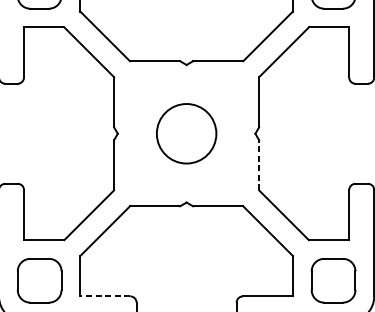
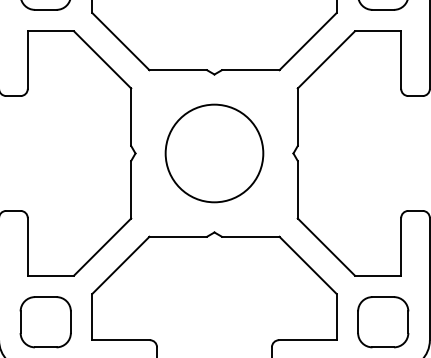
circle: (186, 133) -> (214, 153), size x1.43
line: (258, 165) -> (297, 189), dashed -> solid
line: (105, 296) -> (121, 340), dashed -> solid

